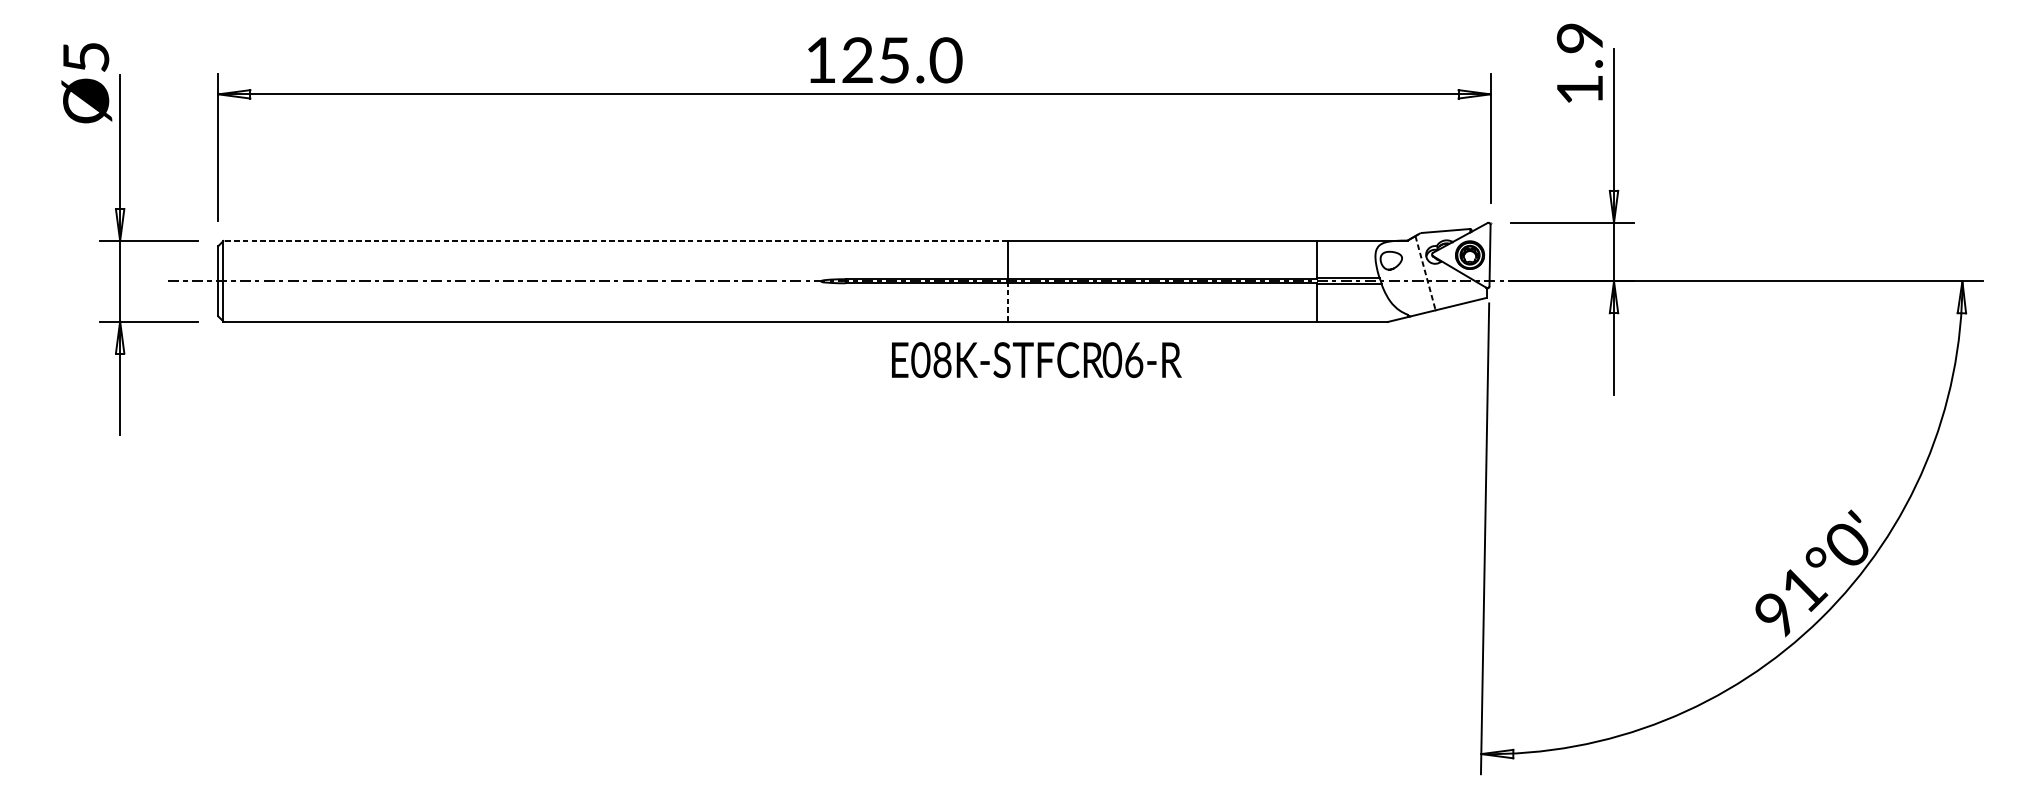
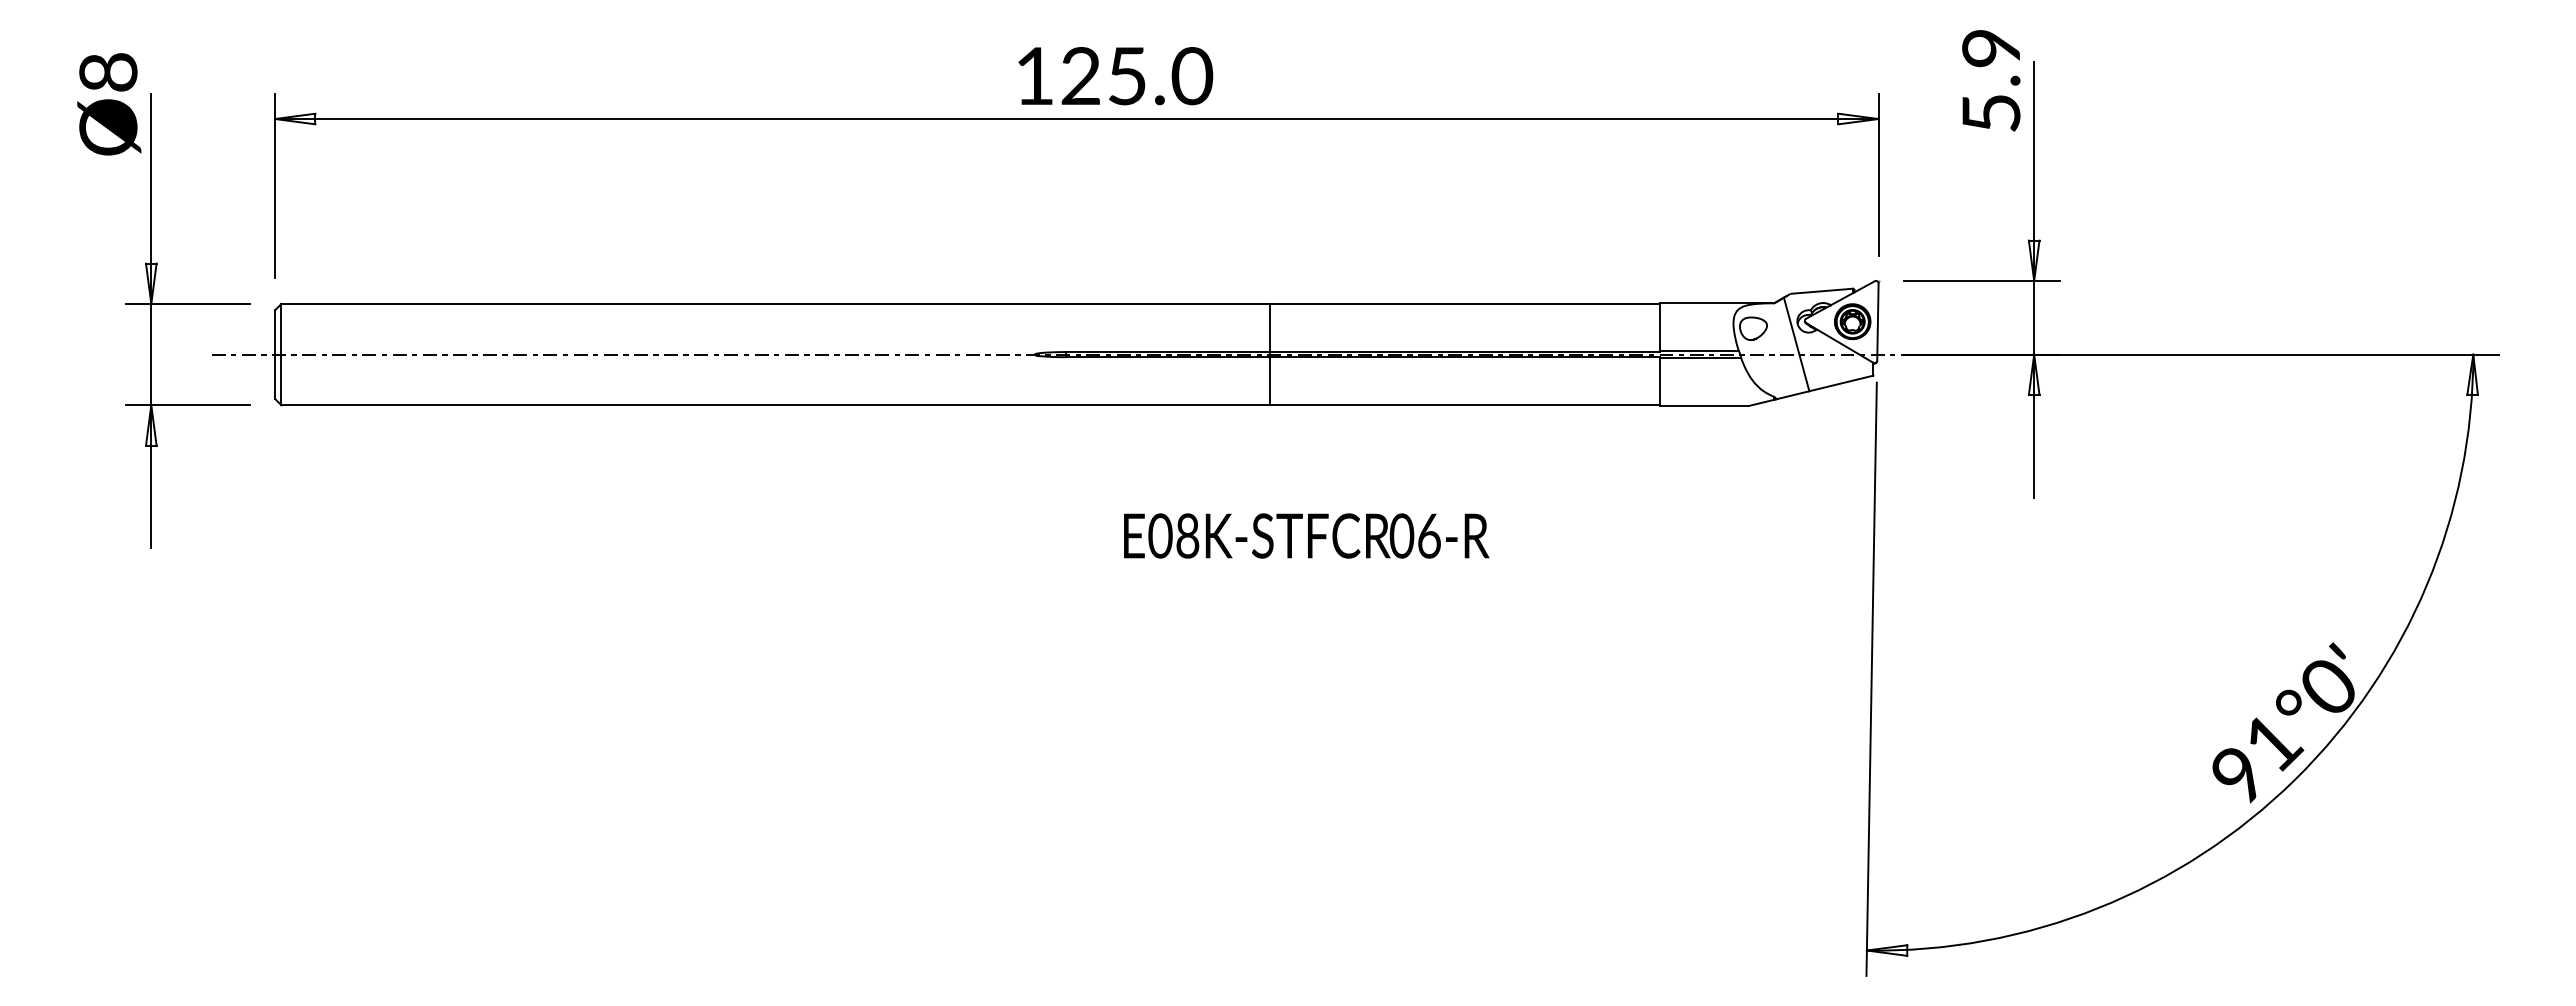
text: (86, 57) -> (108, 72), Ø5 -> Ø8
text: (1580, 89) -> (1991, 113), 1.9 -> 5.9
line: (615, 240) -> (775, 303), dashed -> solid
line: (1425, 273) -> (1796, 344), dashed -> solid
line: (1007, 301) -> (1269, 380), dashed -> solid
text: (1036, 359) -> (1306, 535), moved

